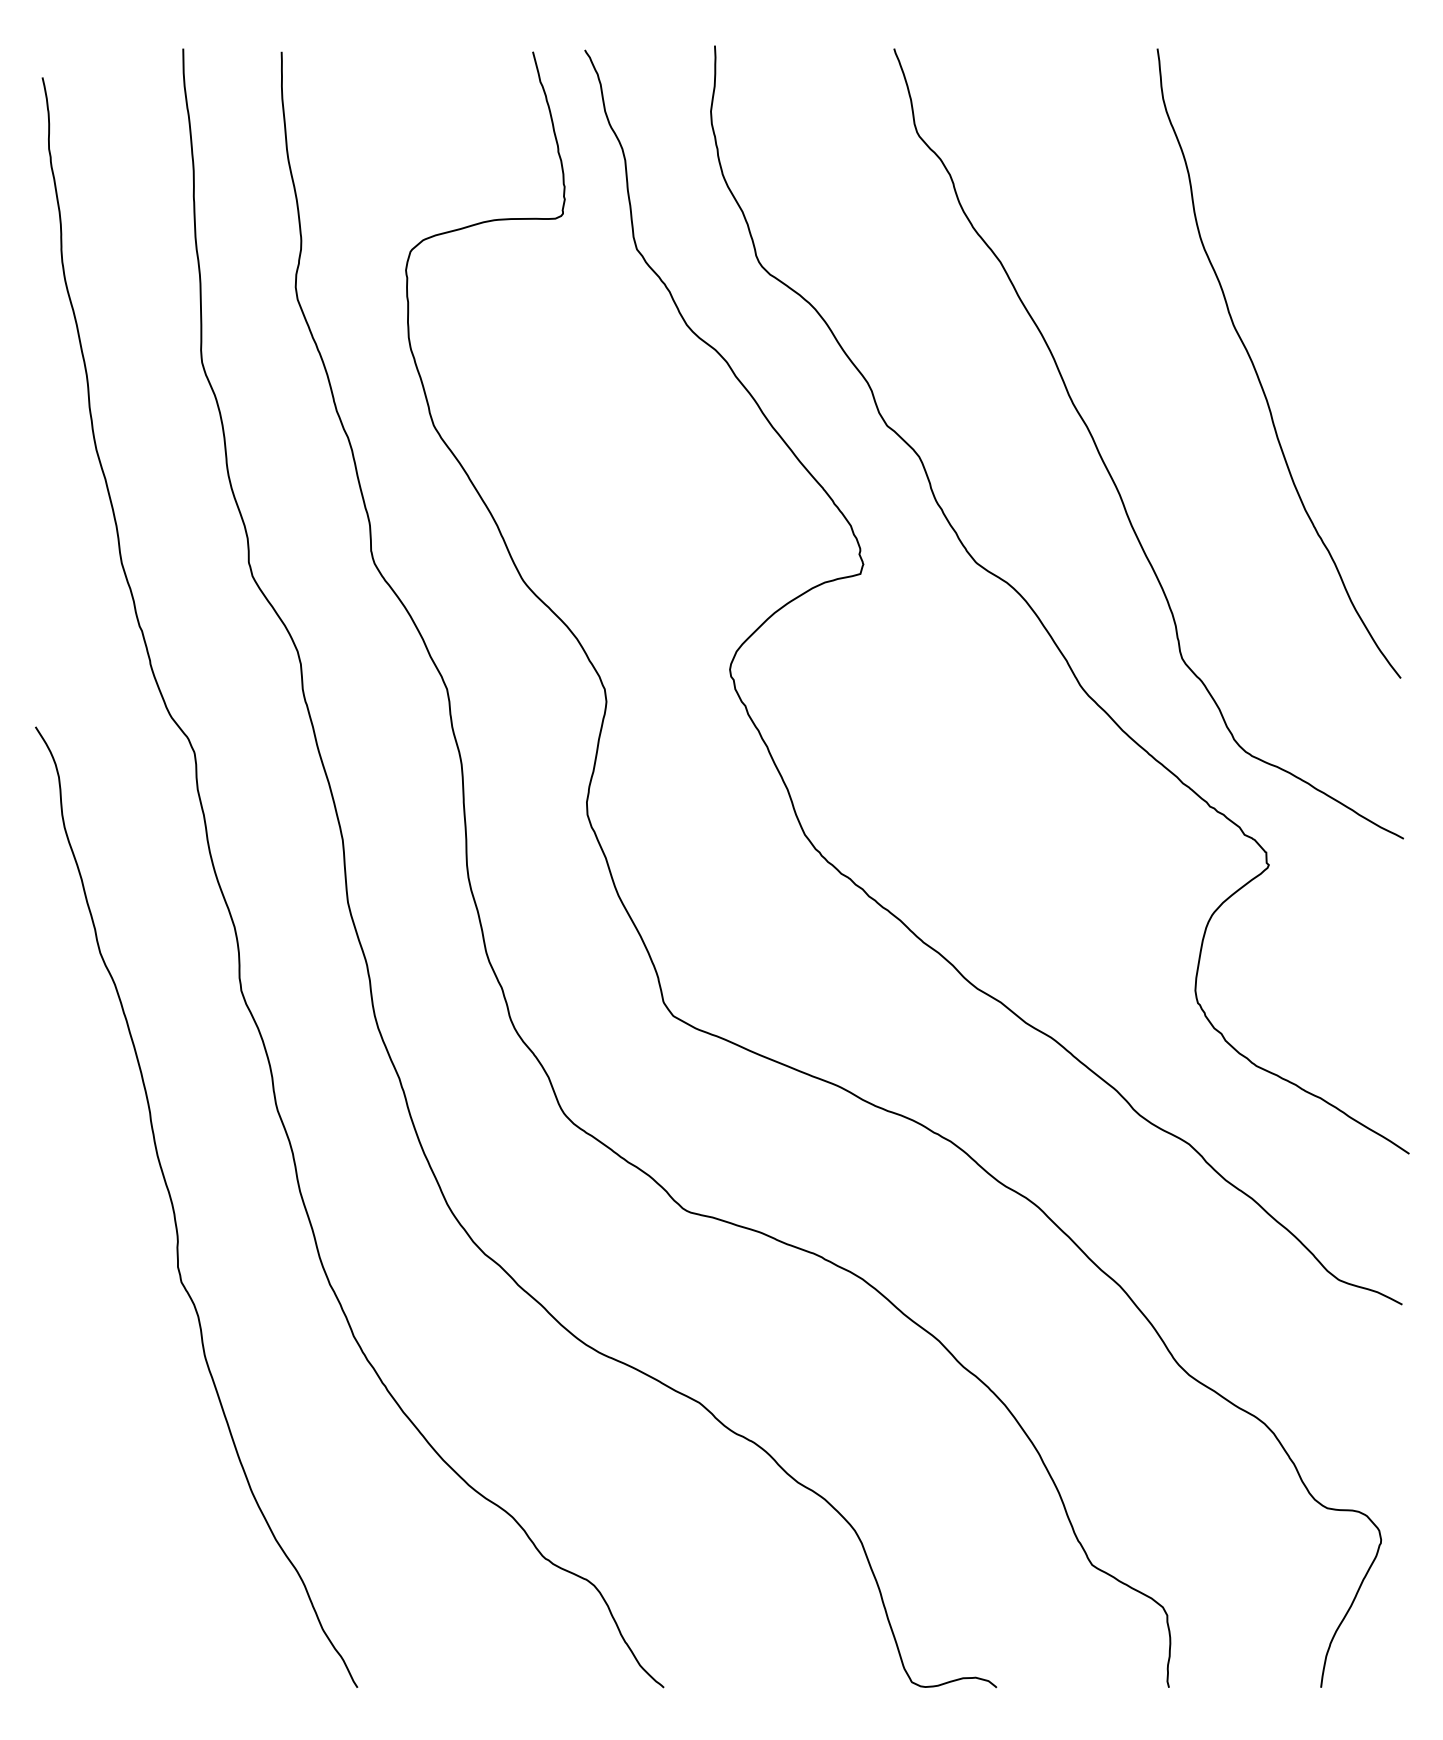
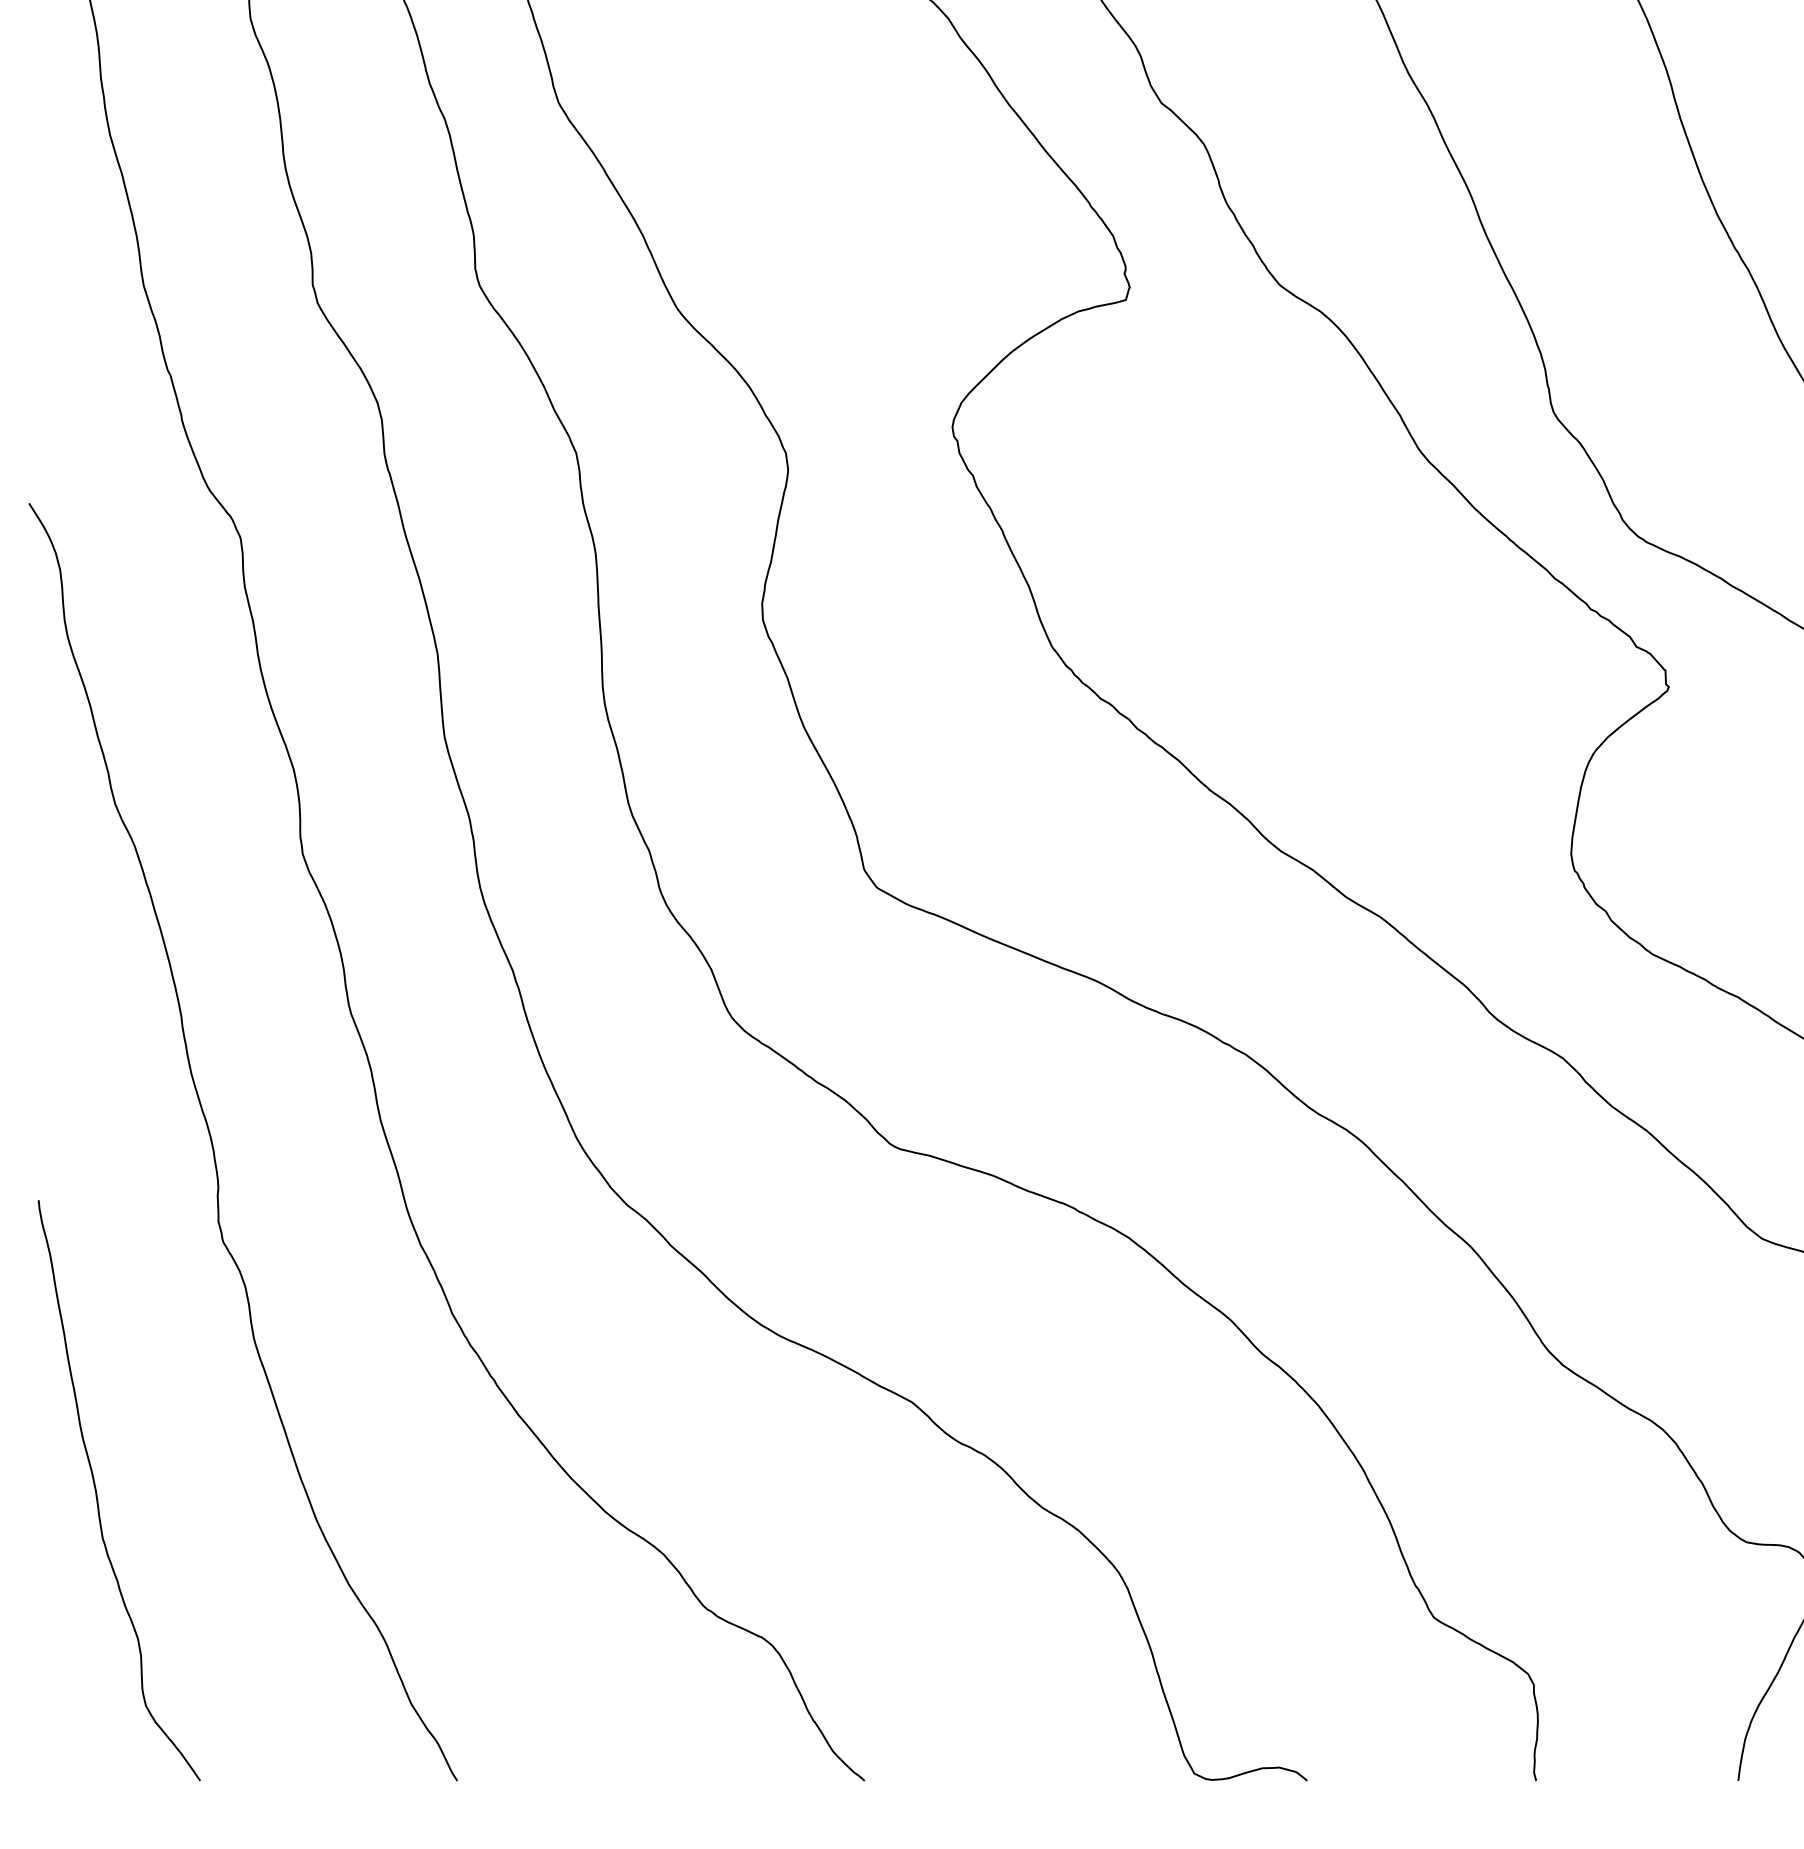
curve: (87, 1472) -> (98, 1494), added

